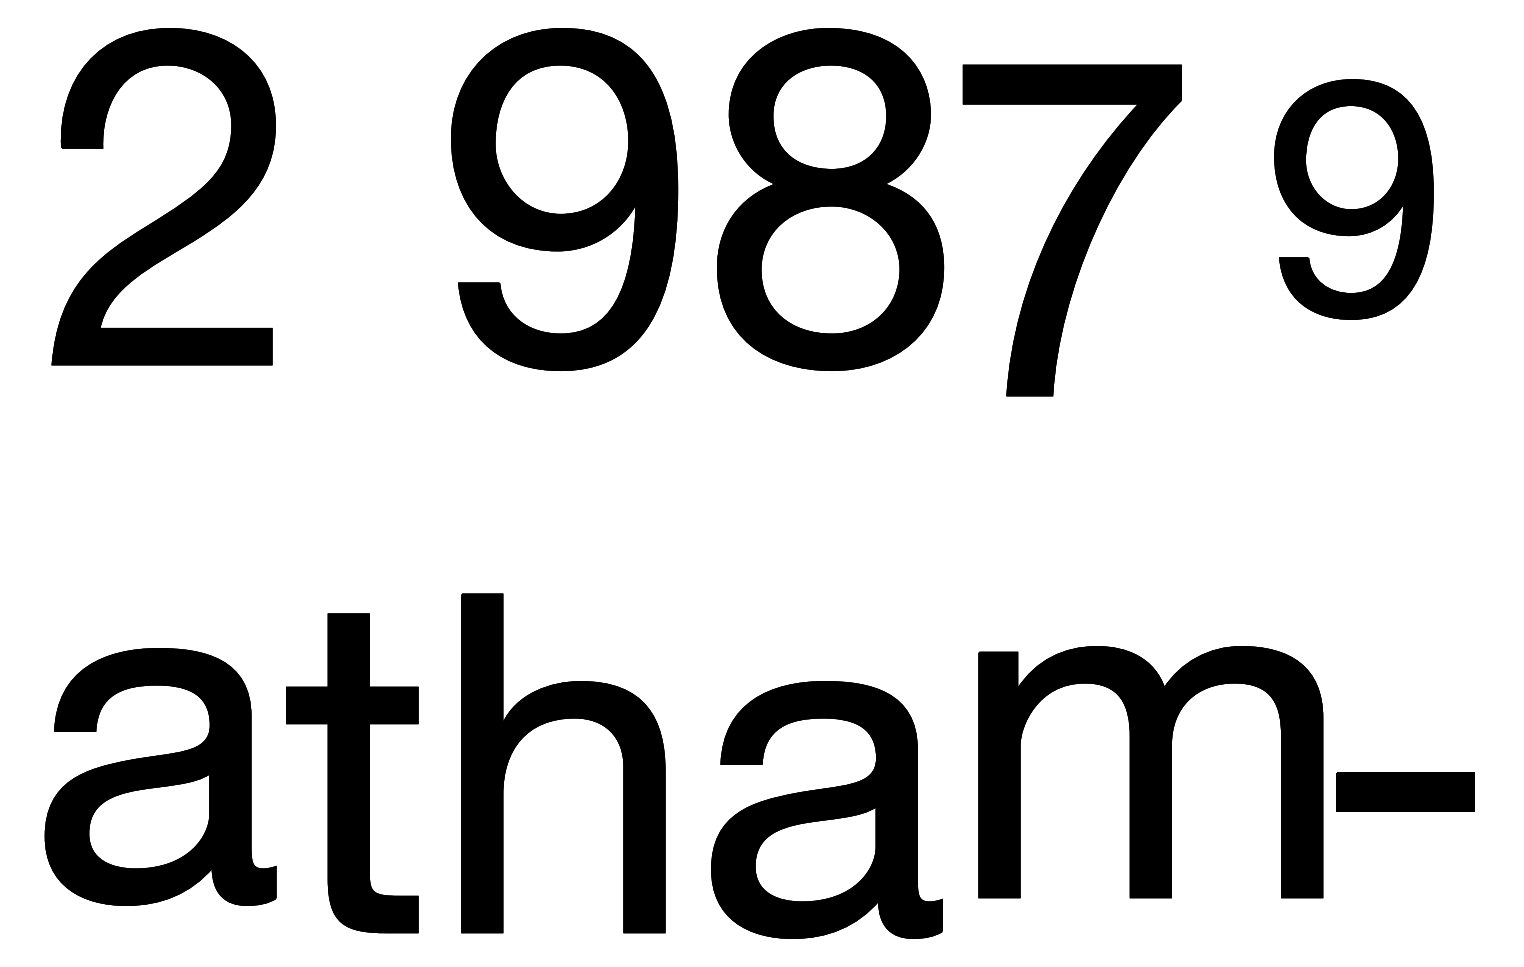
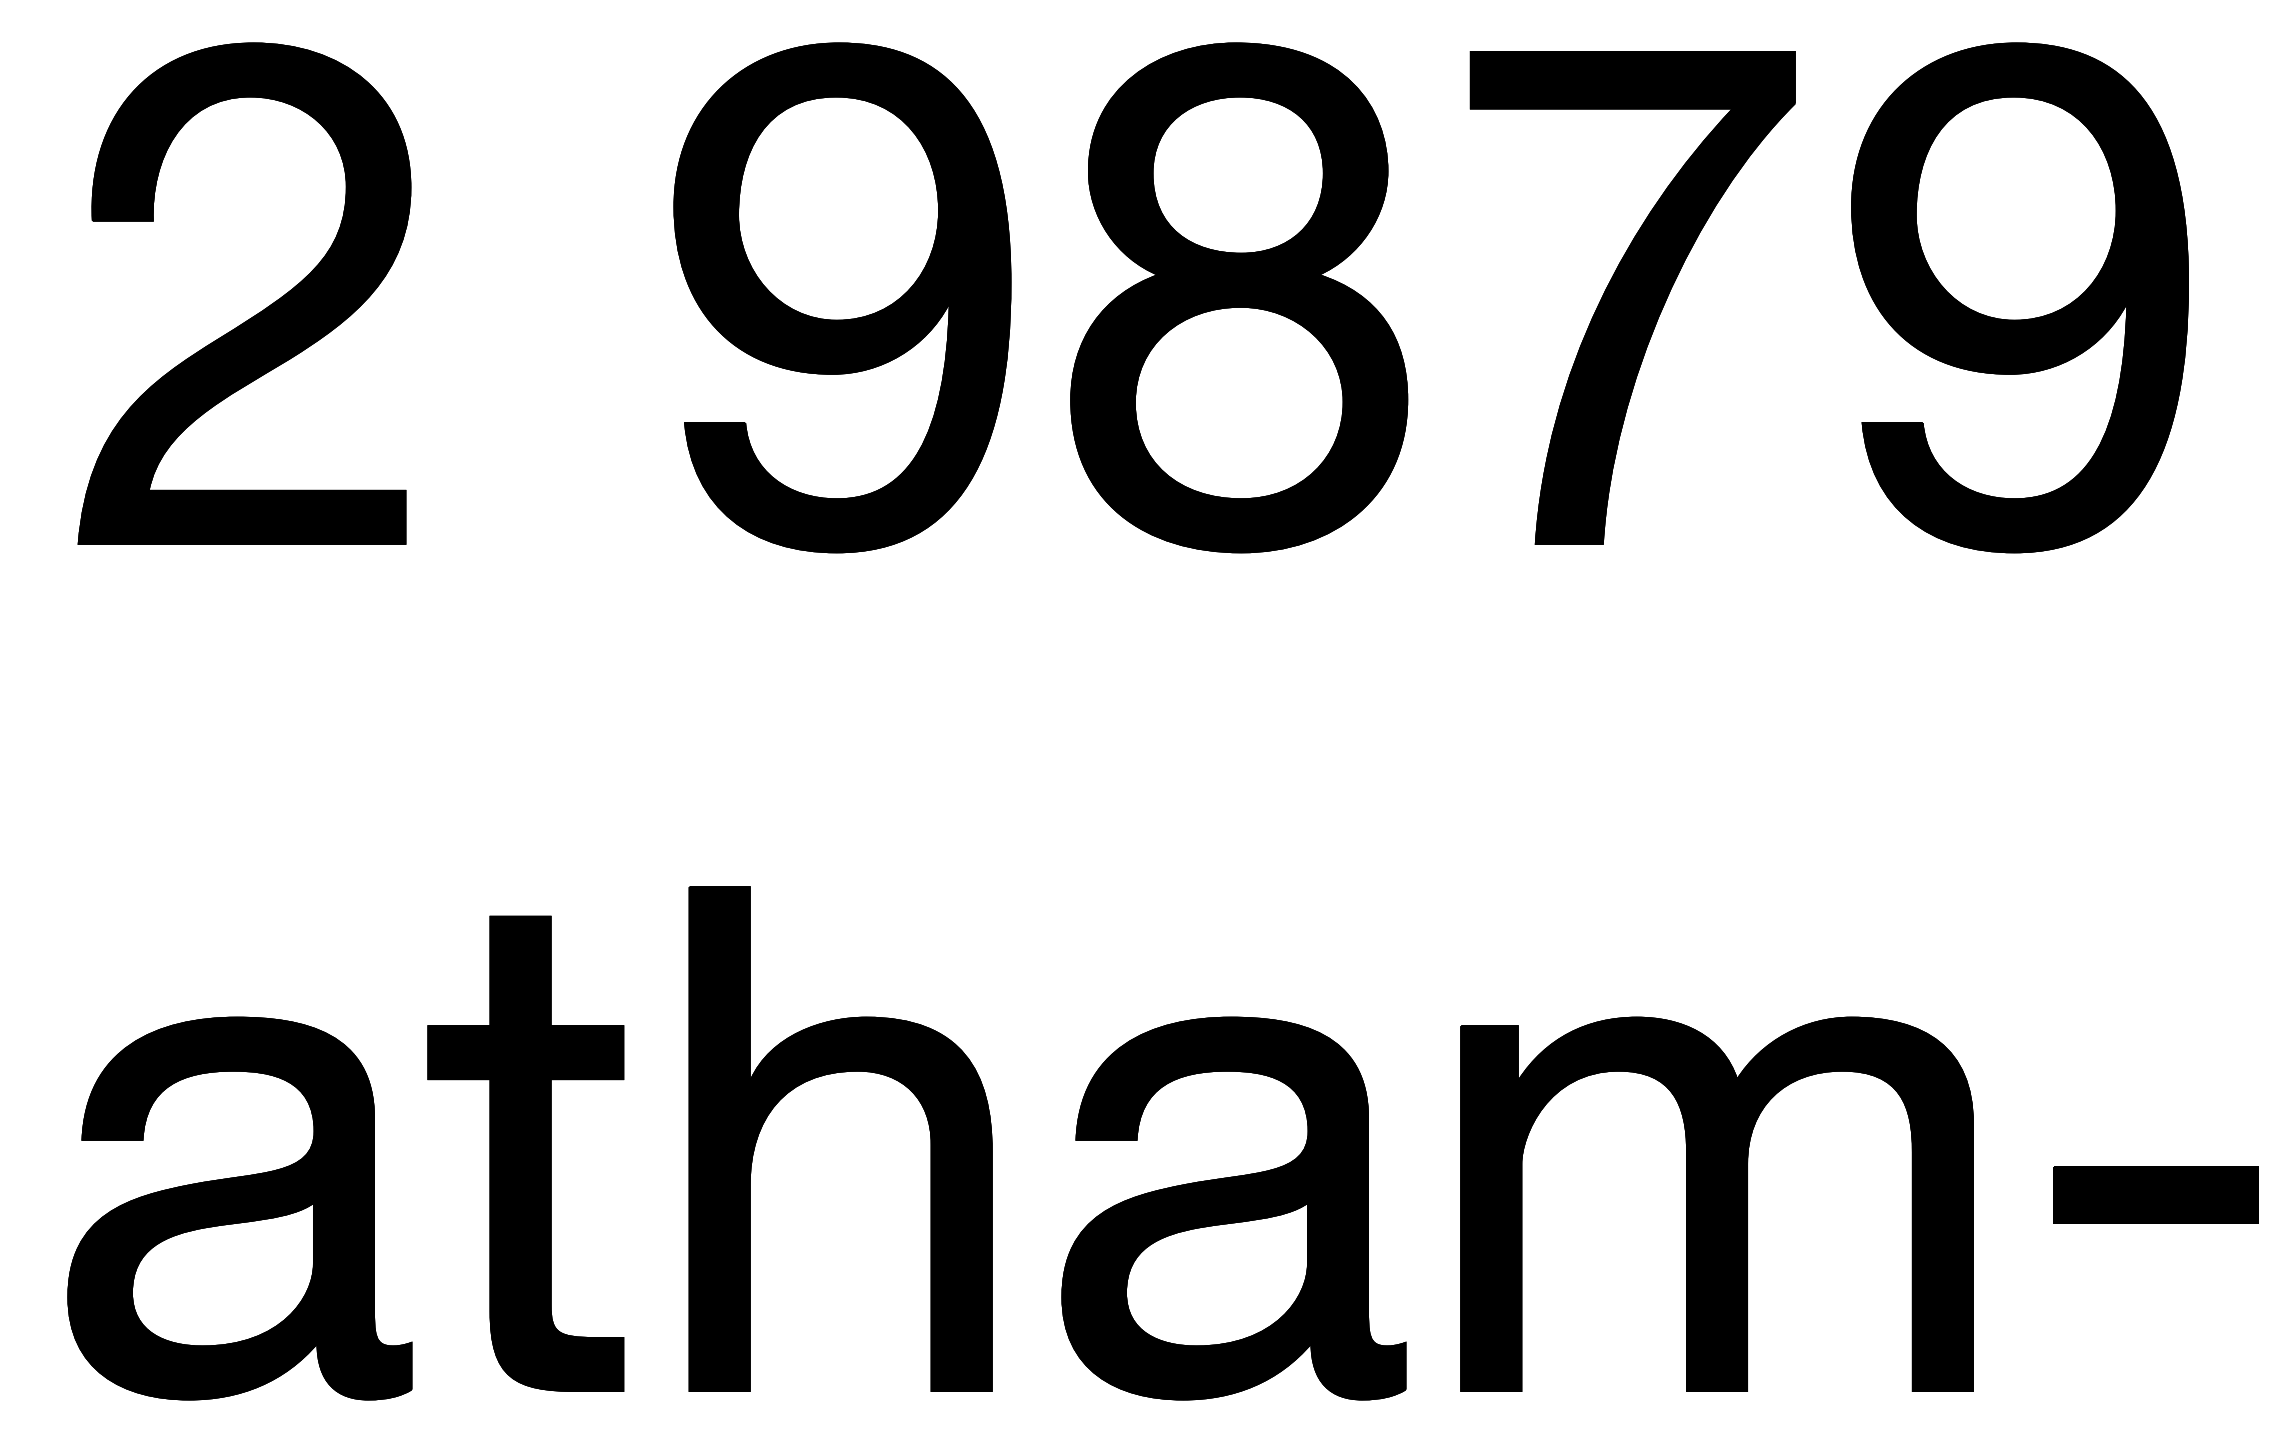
part: (1353, 199) -> (2019, 297), size x1.43
part: (1071, 230) -> (1631, 297), moved
part: (1150, 772) -> (1716, 1204), moved
part: (160, 776) -> (239, 1207), moved
part: (1405, 791) -> (2155, 1194), moved

